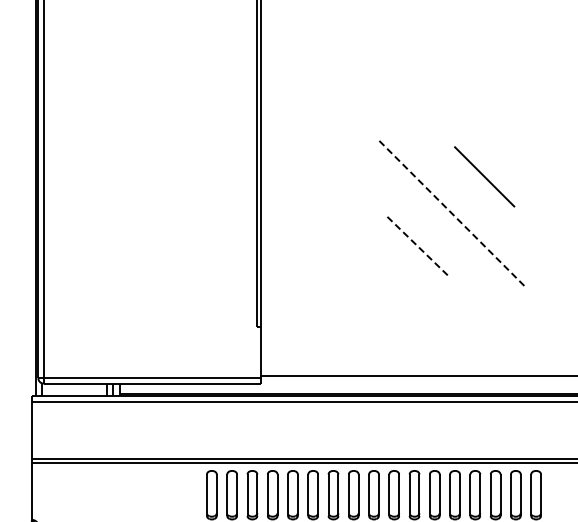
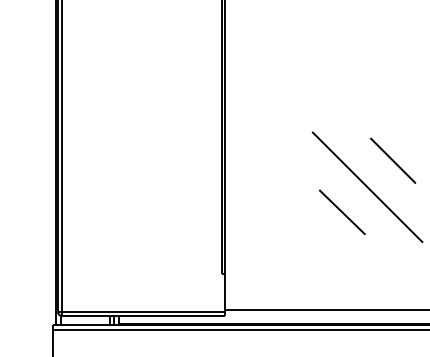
line: (450, 211) -> (367, 186), dashed -> solid
line: (417, 245) -> (342, 212), dashed -> solid

